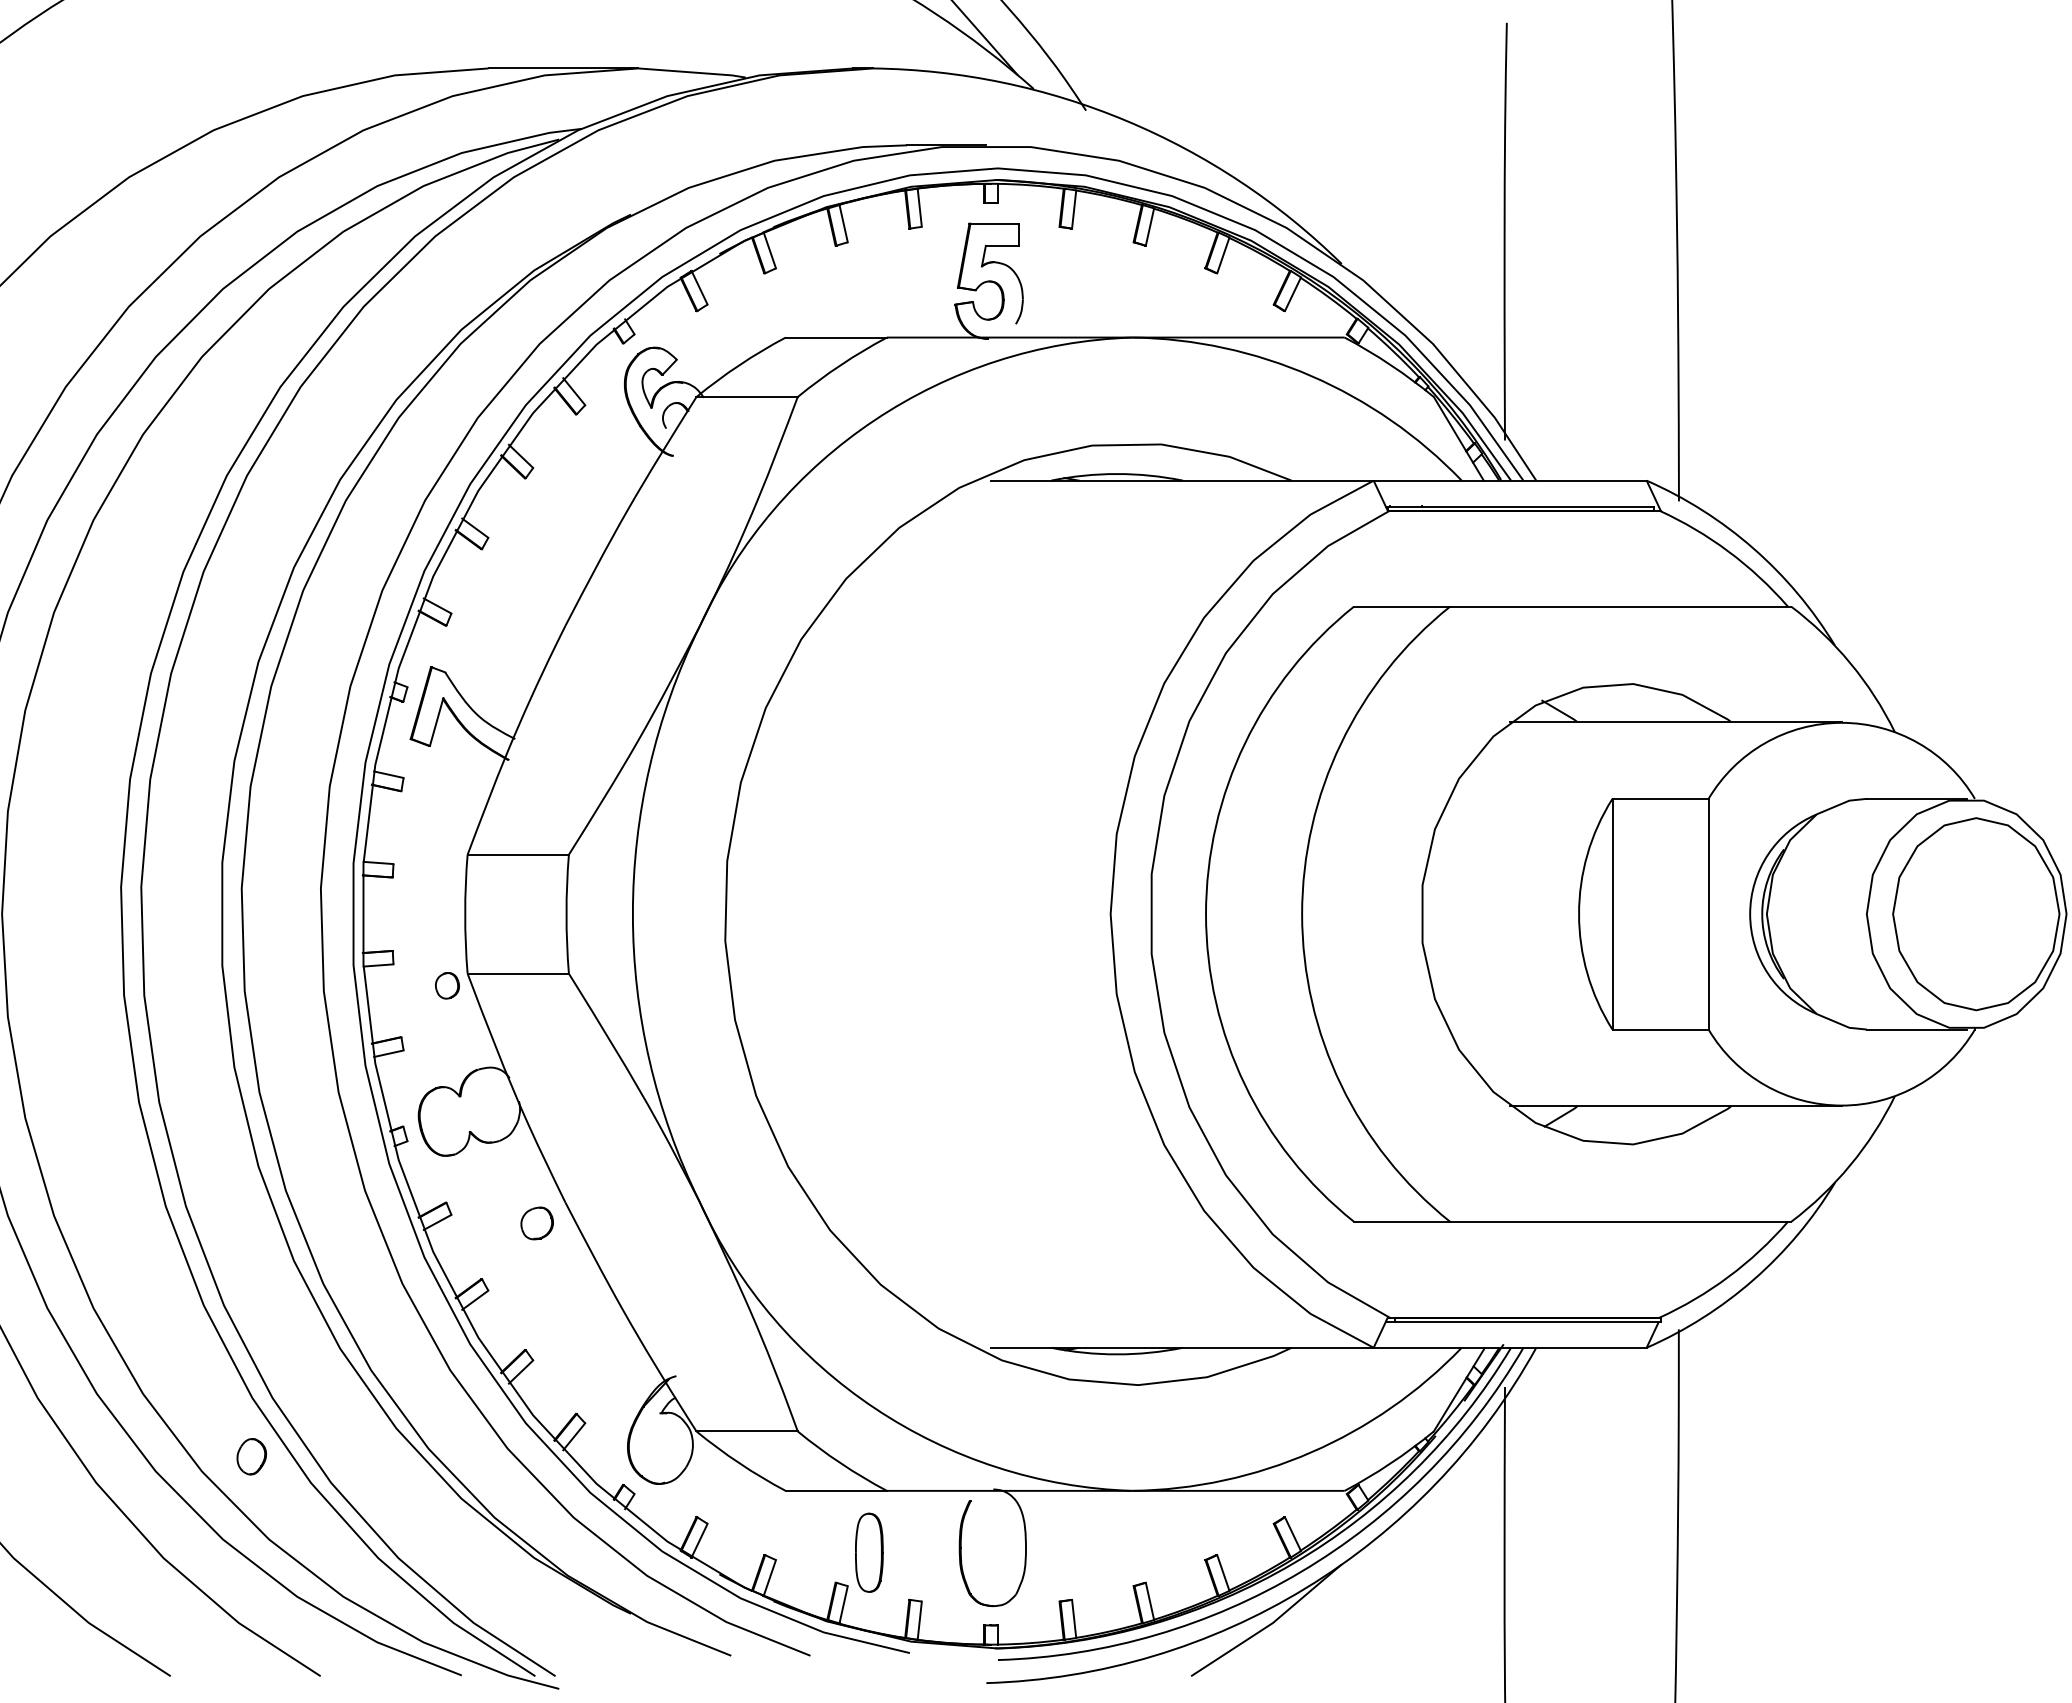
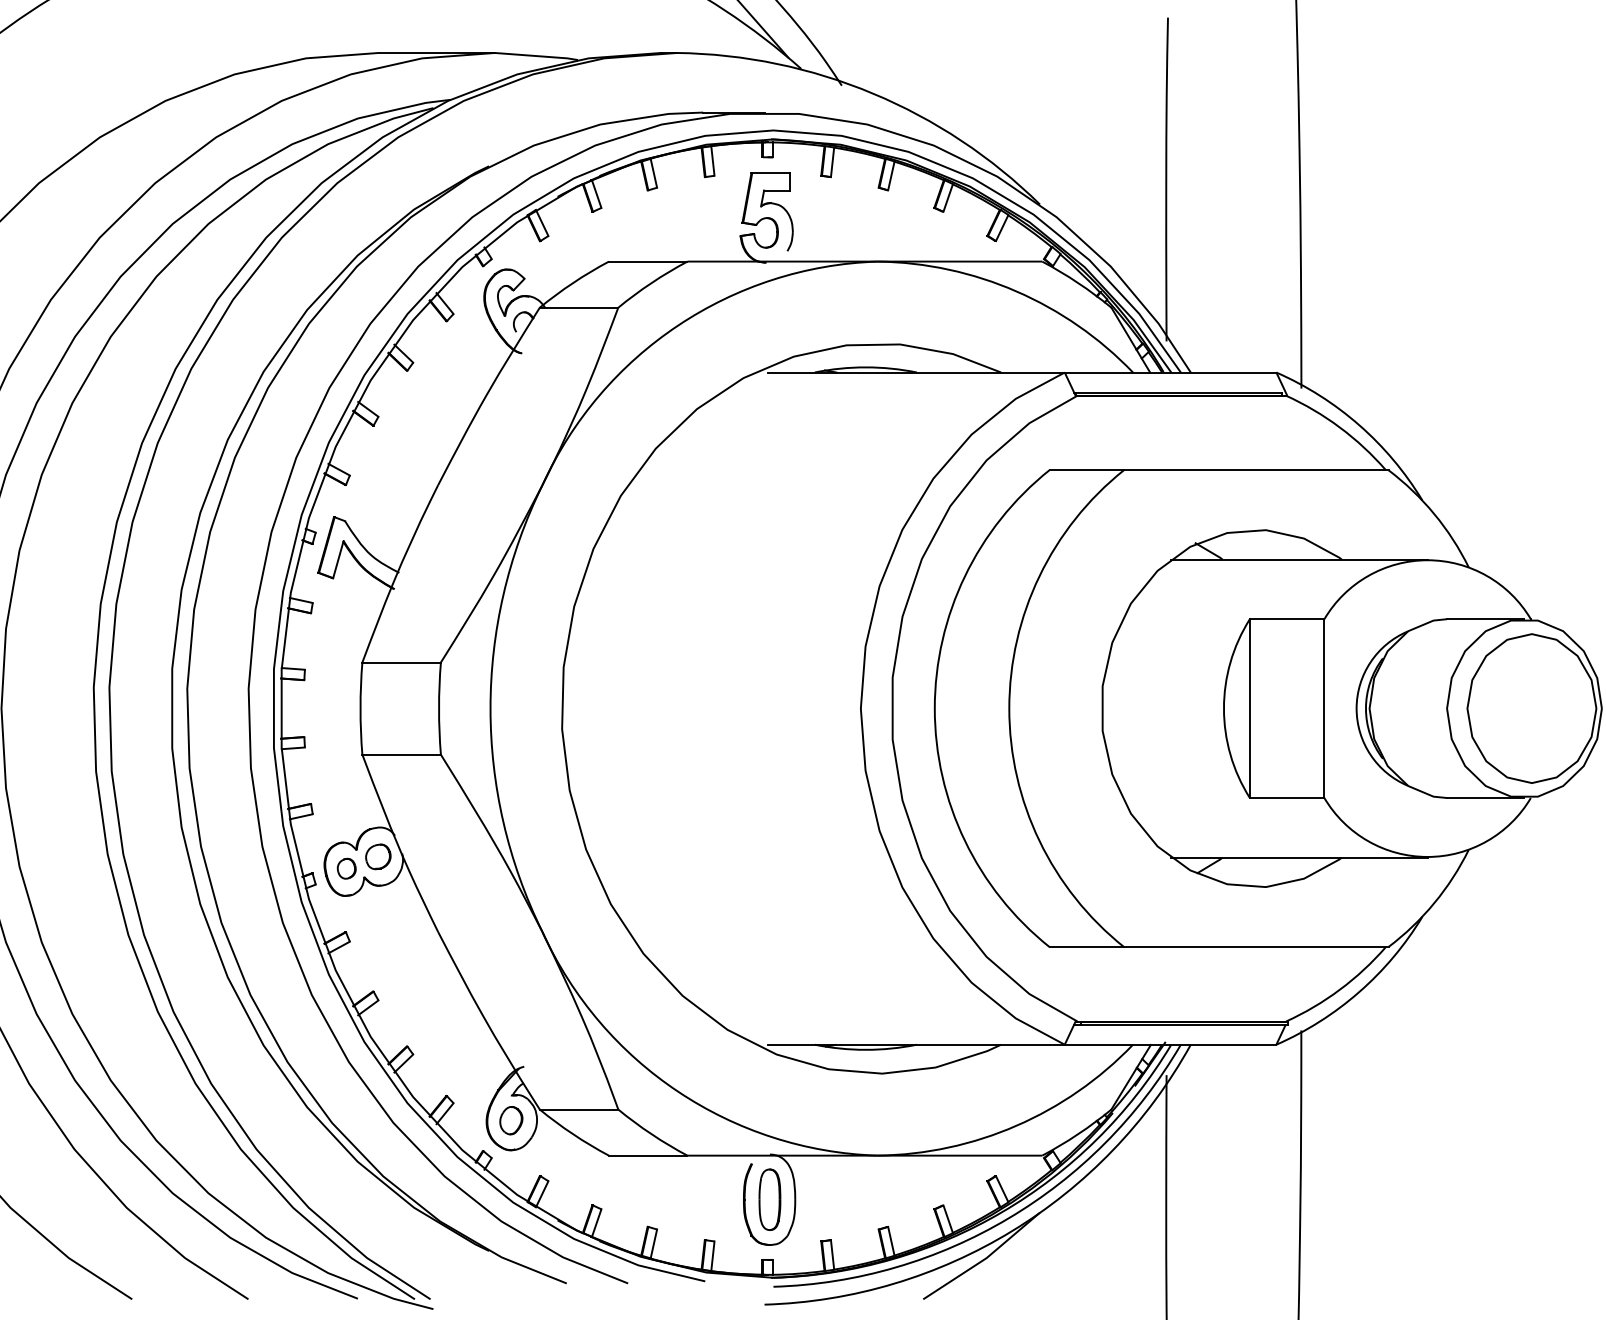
part: (447, 985) -> (346, 868), moved
part: (536, 1223) -> (377, 856), moved
part: (251, 1456) -> (511, 1120), moved
part: (869, 1552) -> (770, 1199), moved

